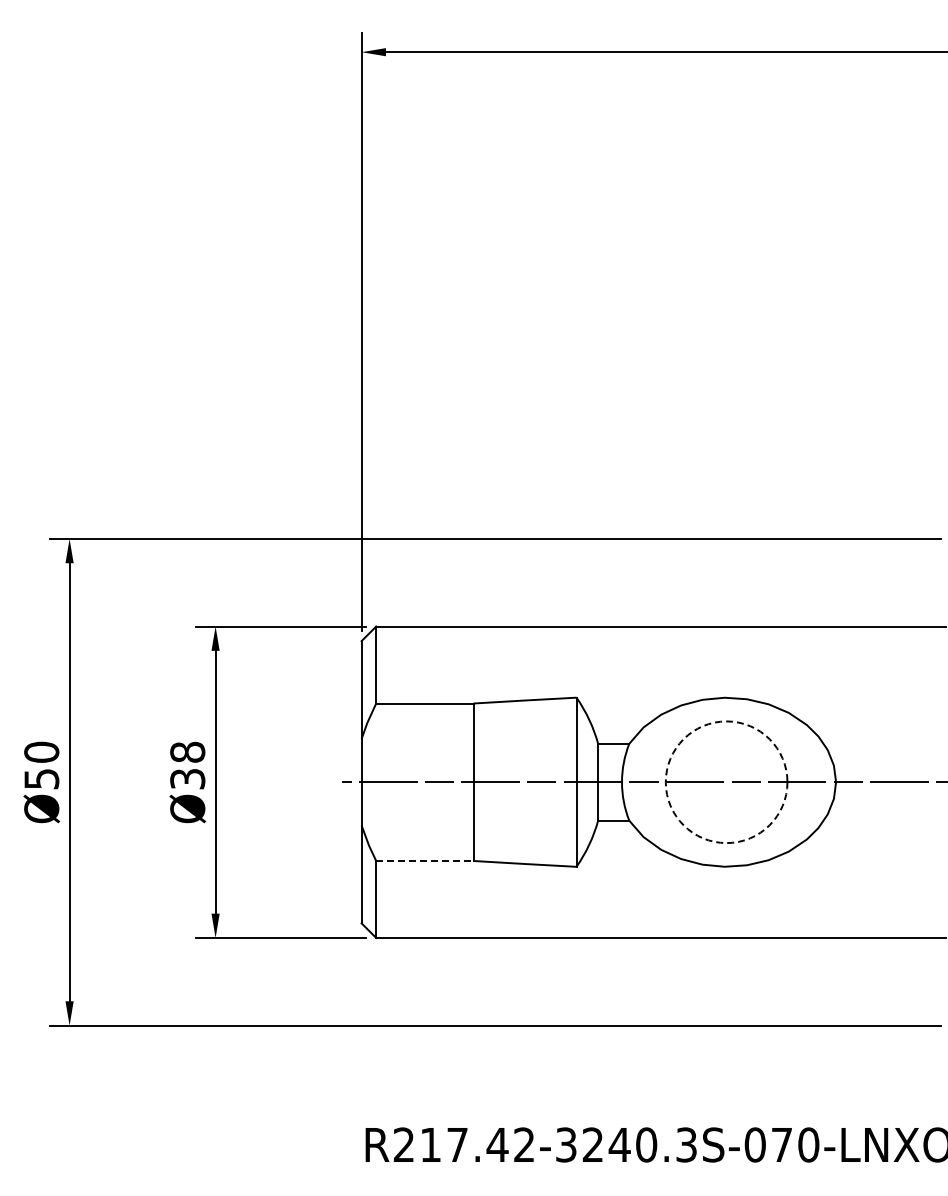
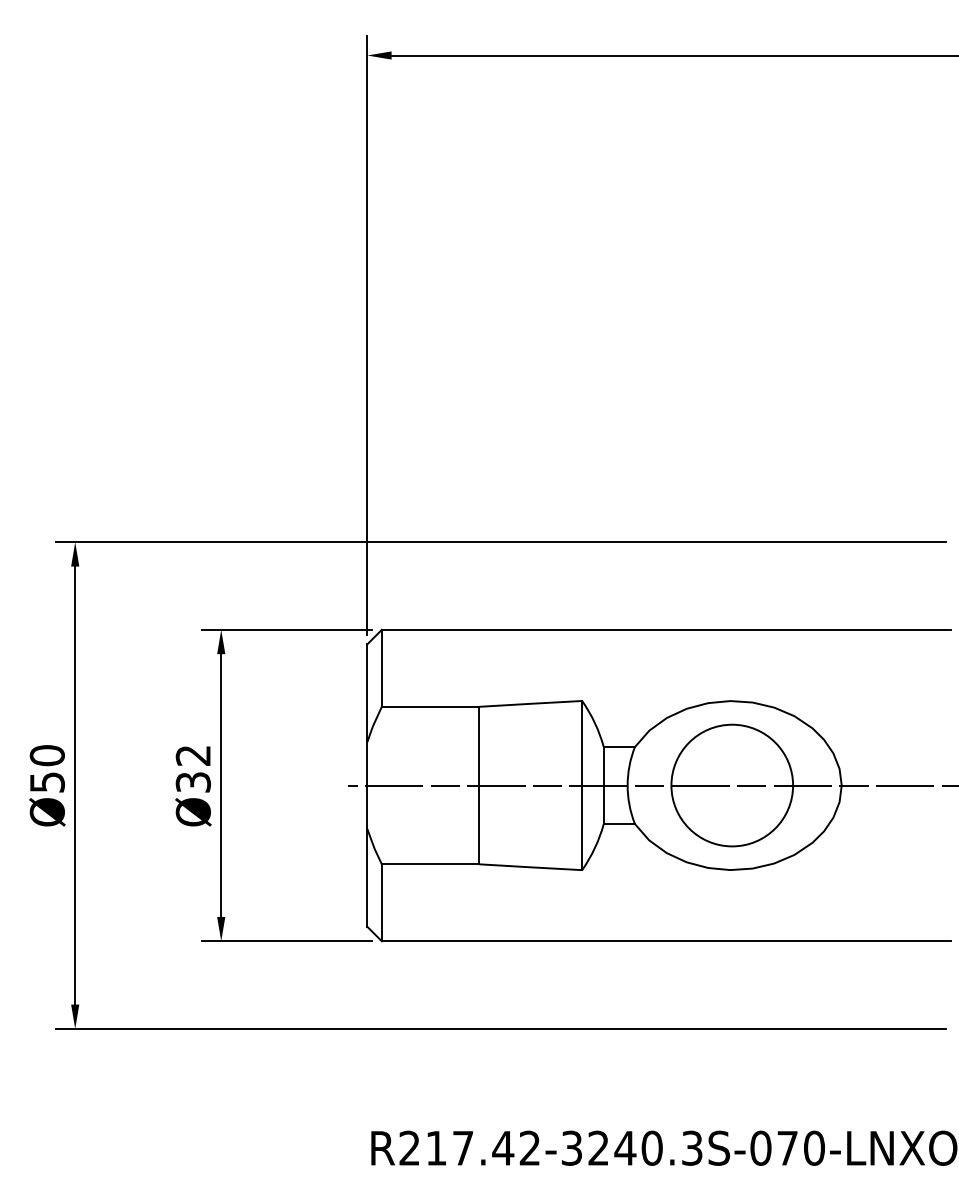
text: (186, 752) -> (192, 755), Ø38 -> Ø32
circle: (726, 782) -> (732, 785), dashed -> solid
line: (424, 861) -> (430, 864), dashed -> solid

